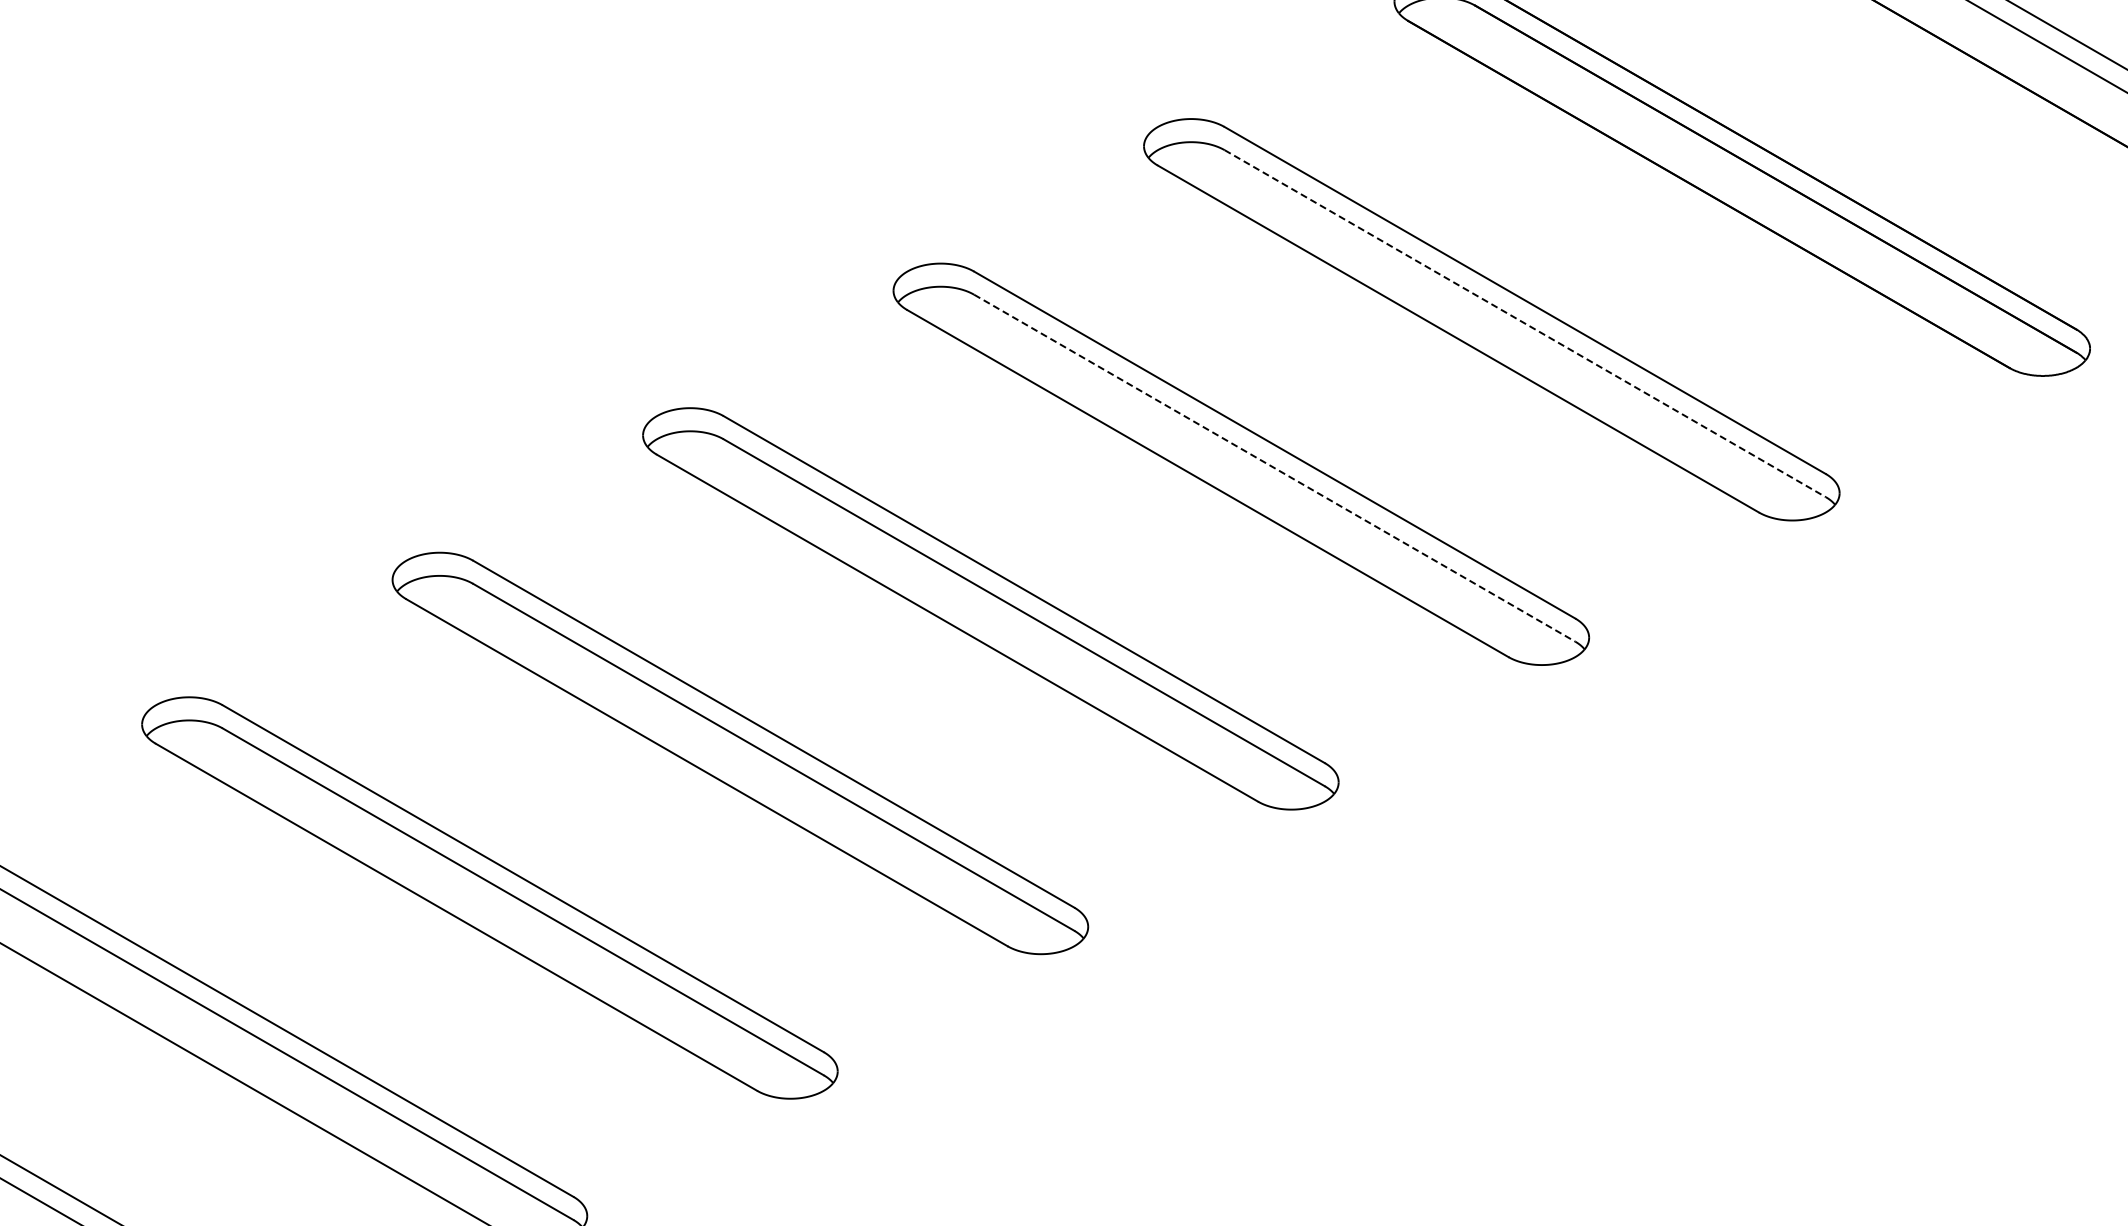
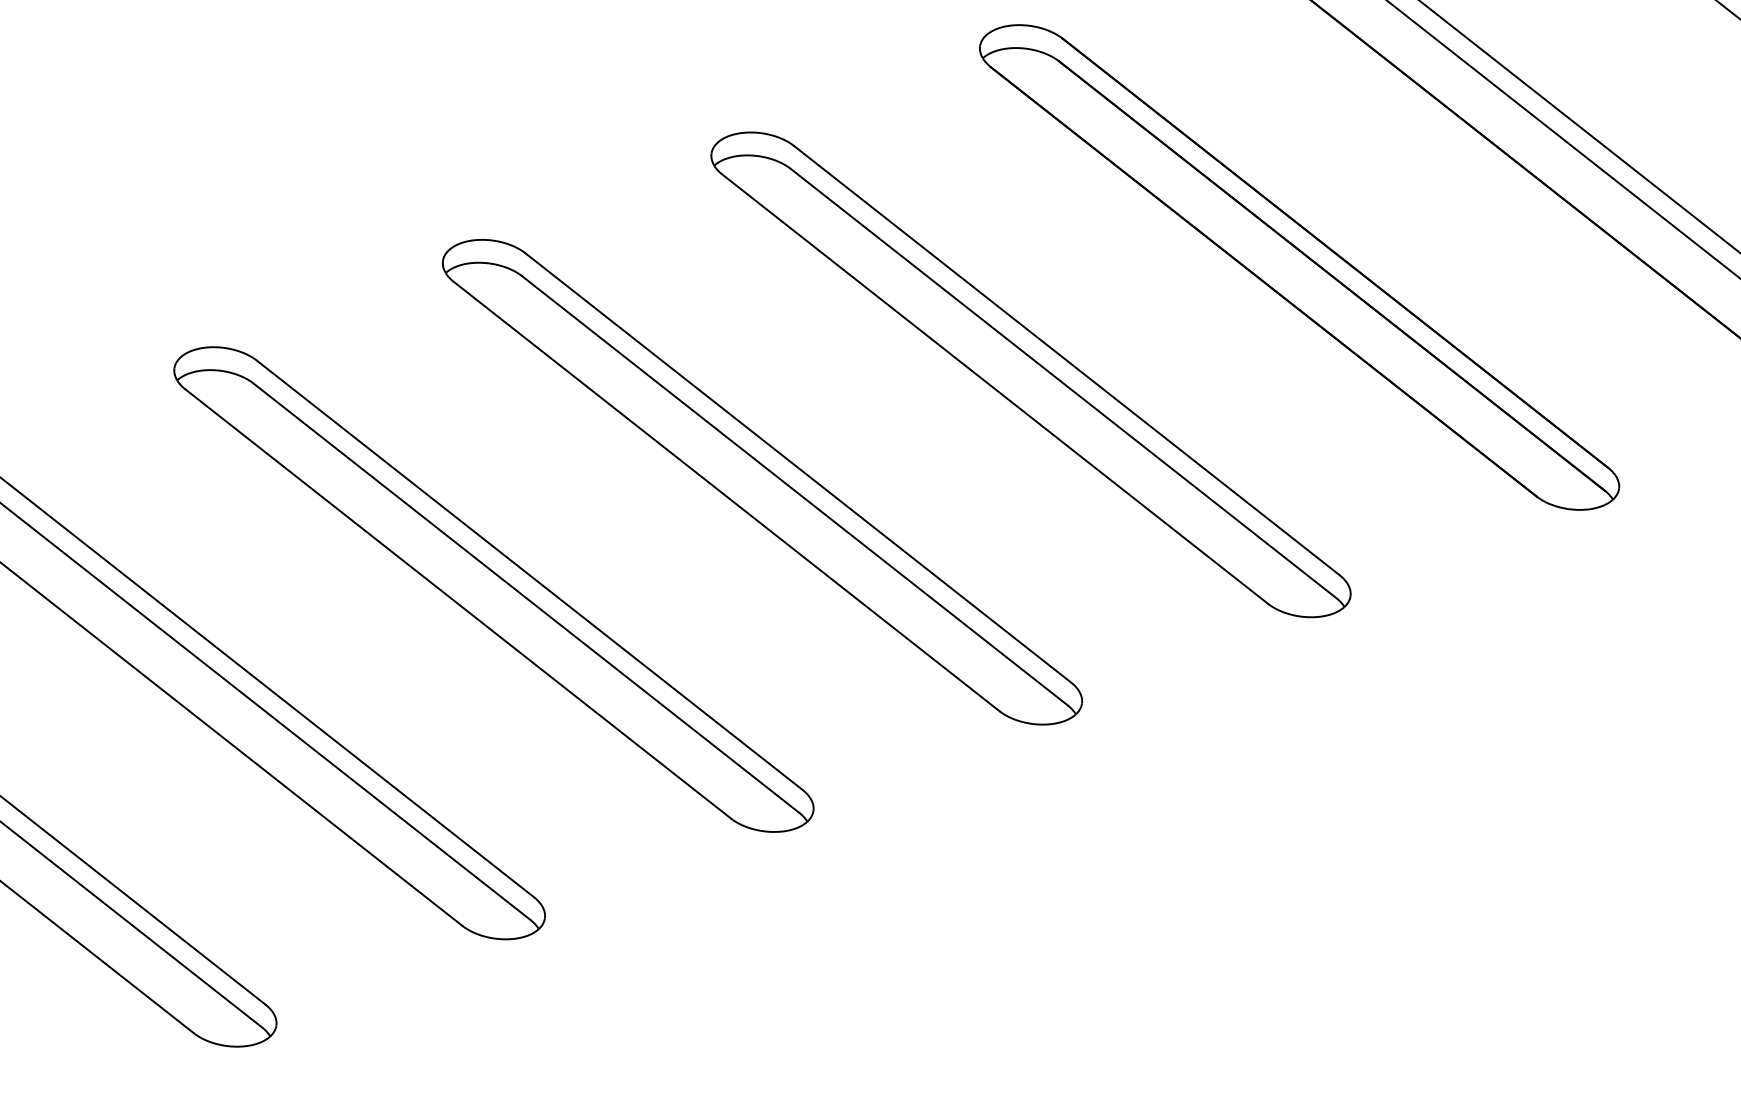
line: (1525, 323) -> (1063, 383), dashed -> solid
line: (1275, 468) -> (795, 491), dashed -> solid

